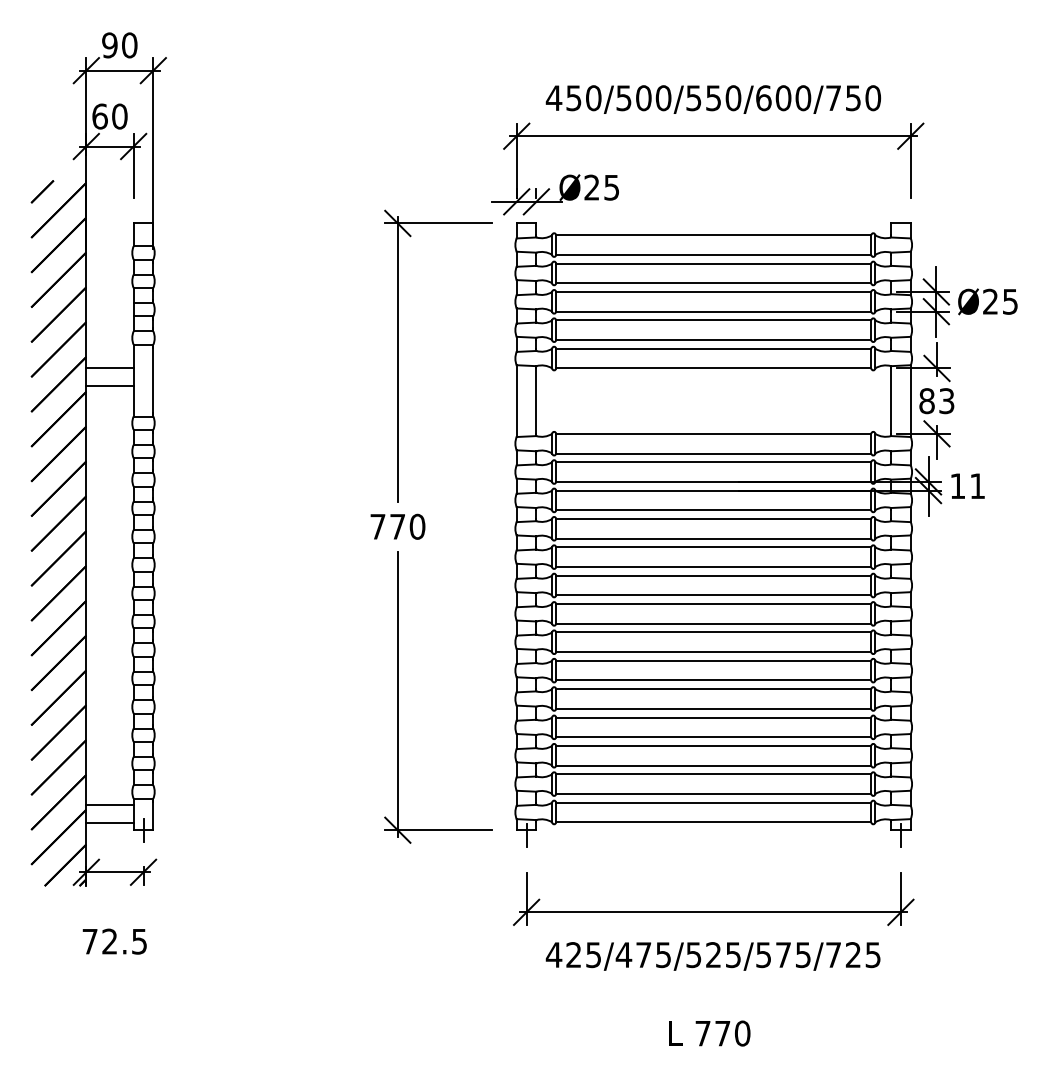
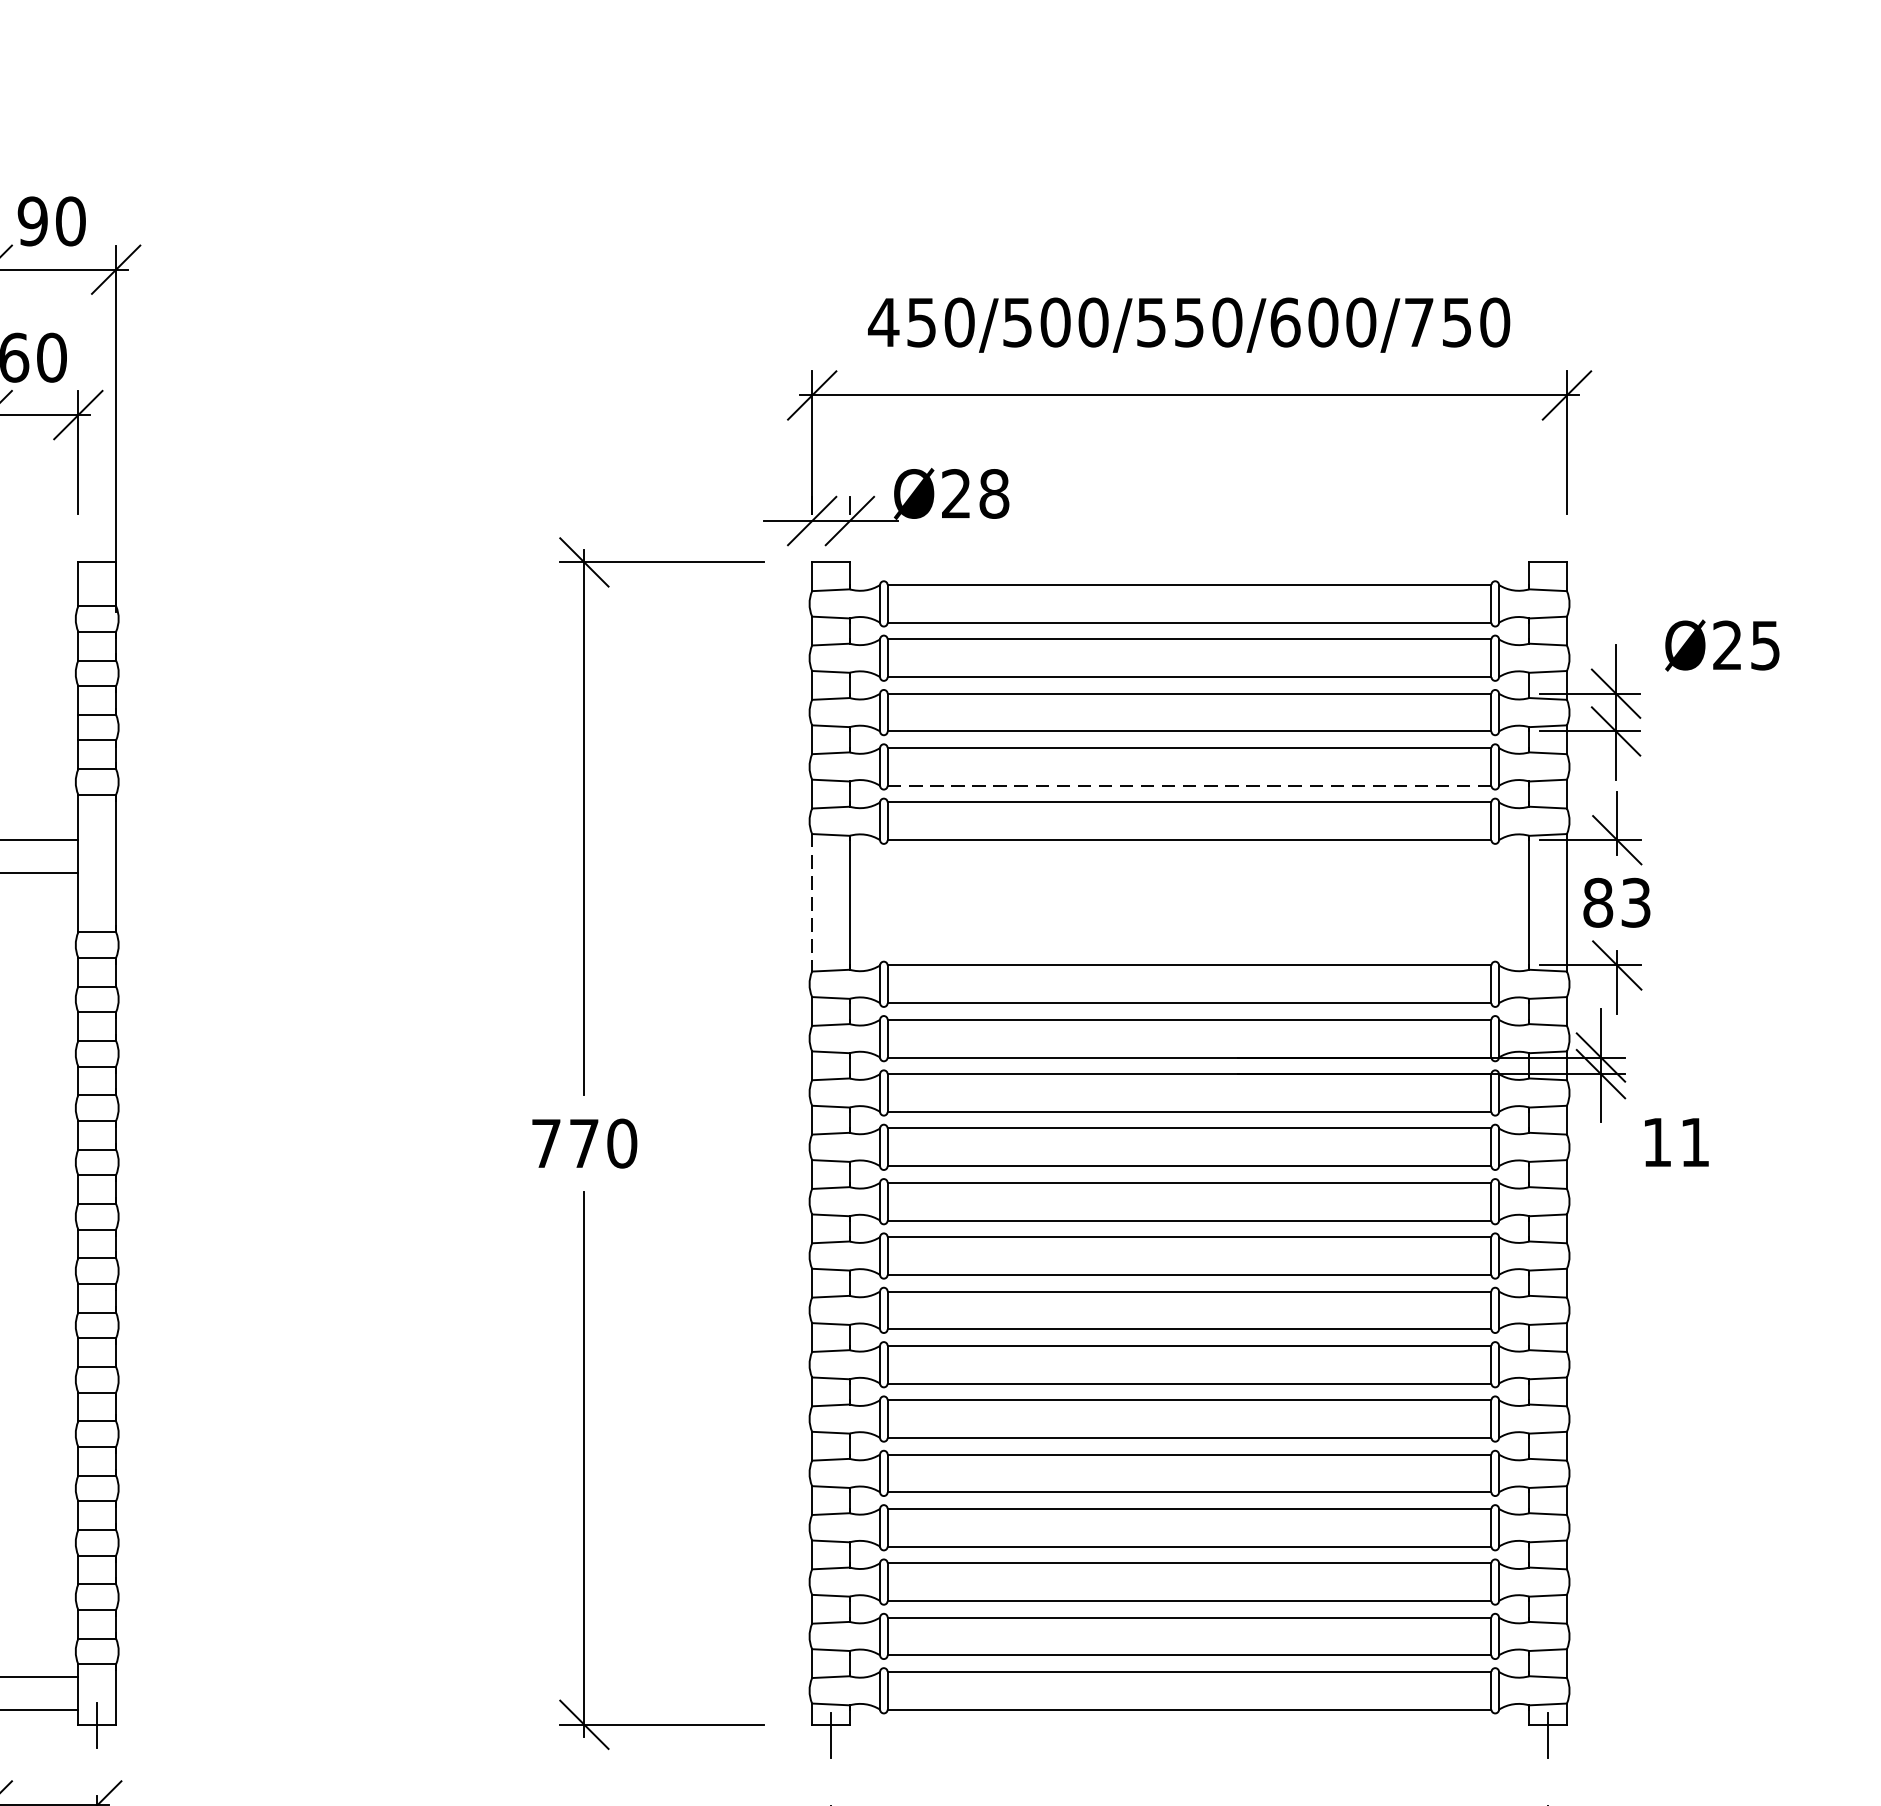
text: (611, 187) -> (993, 493), Ø25 -> Ø28
text: (987, 301) -> (1721, 644), moved
line: (713, 340) -> (1189, 786), solid -> dashed
line: (516, 401) -> (811, 903), solid -> dashed
text: (967, 485) -> (1675, 1141), moved

